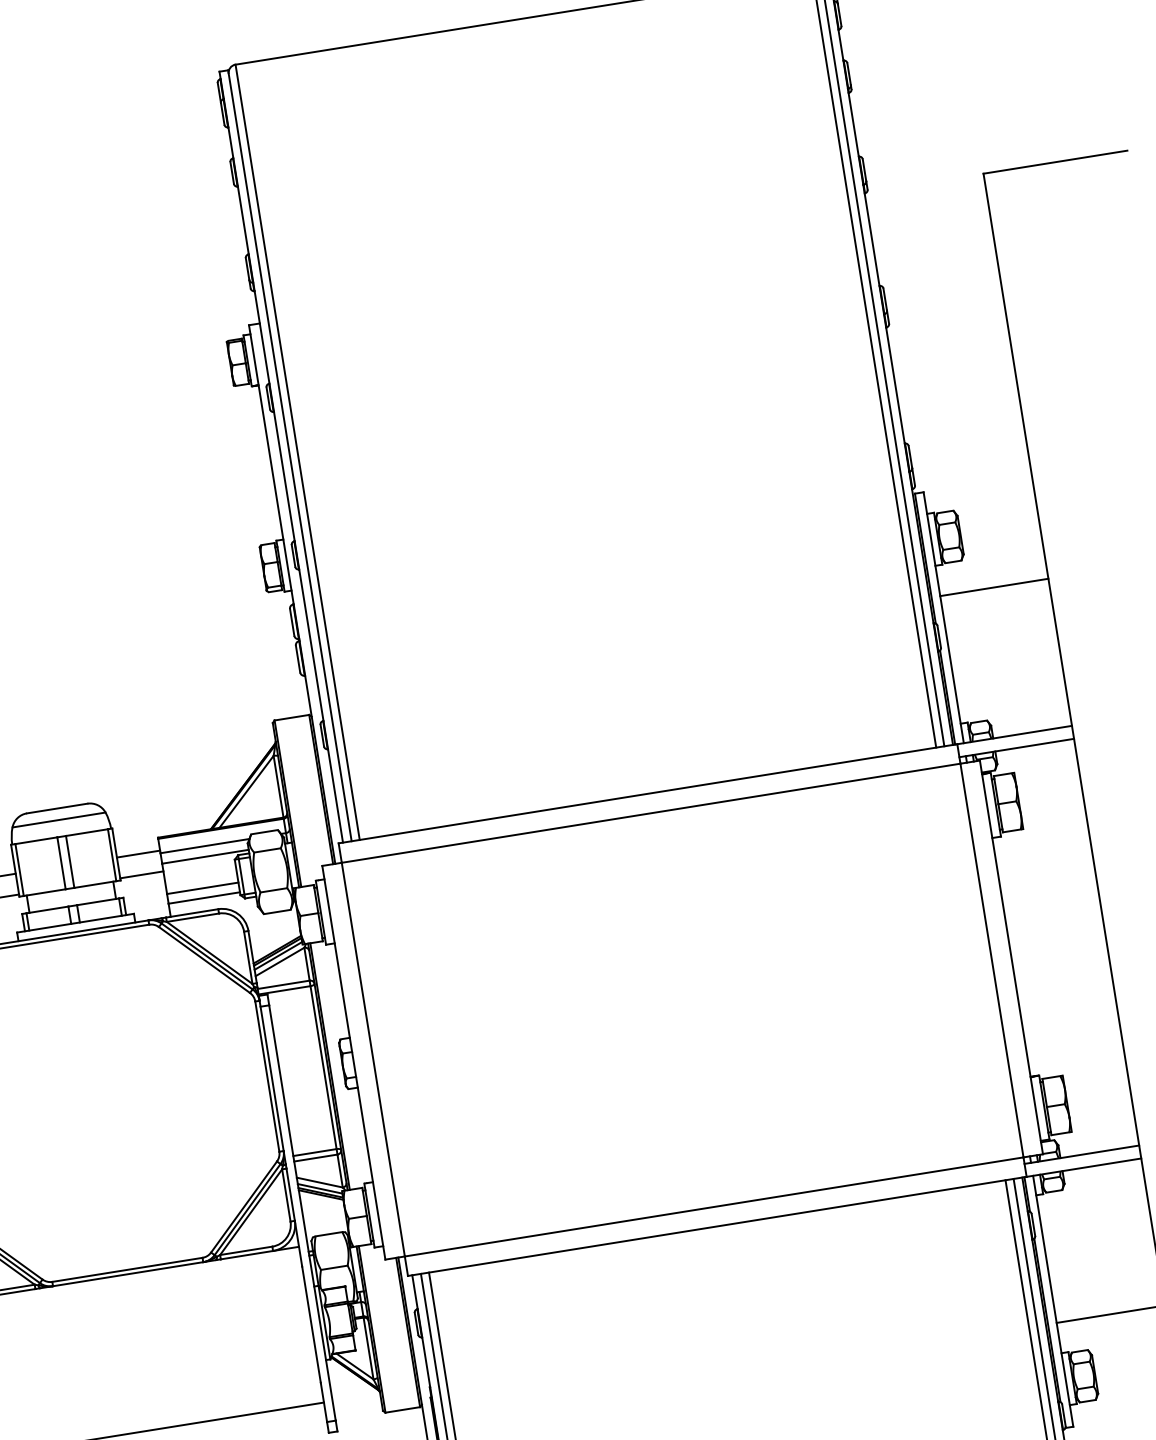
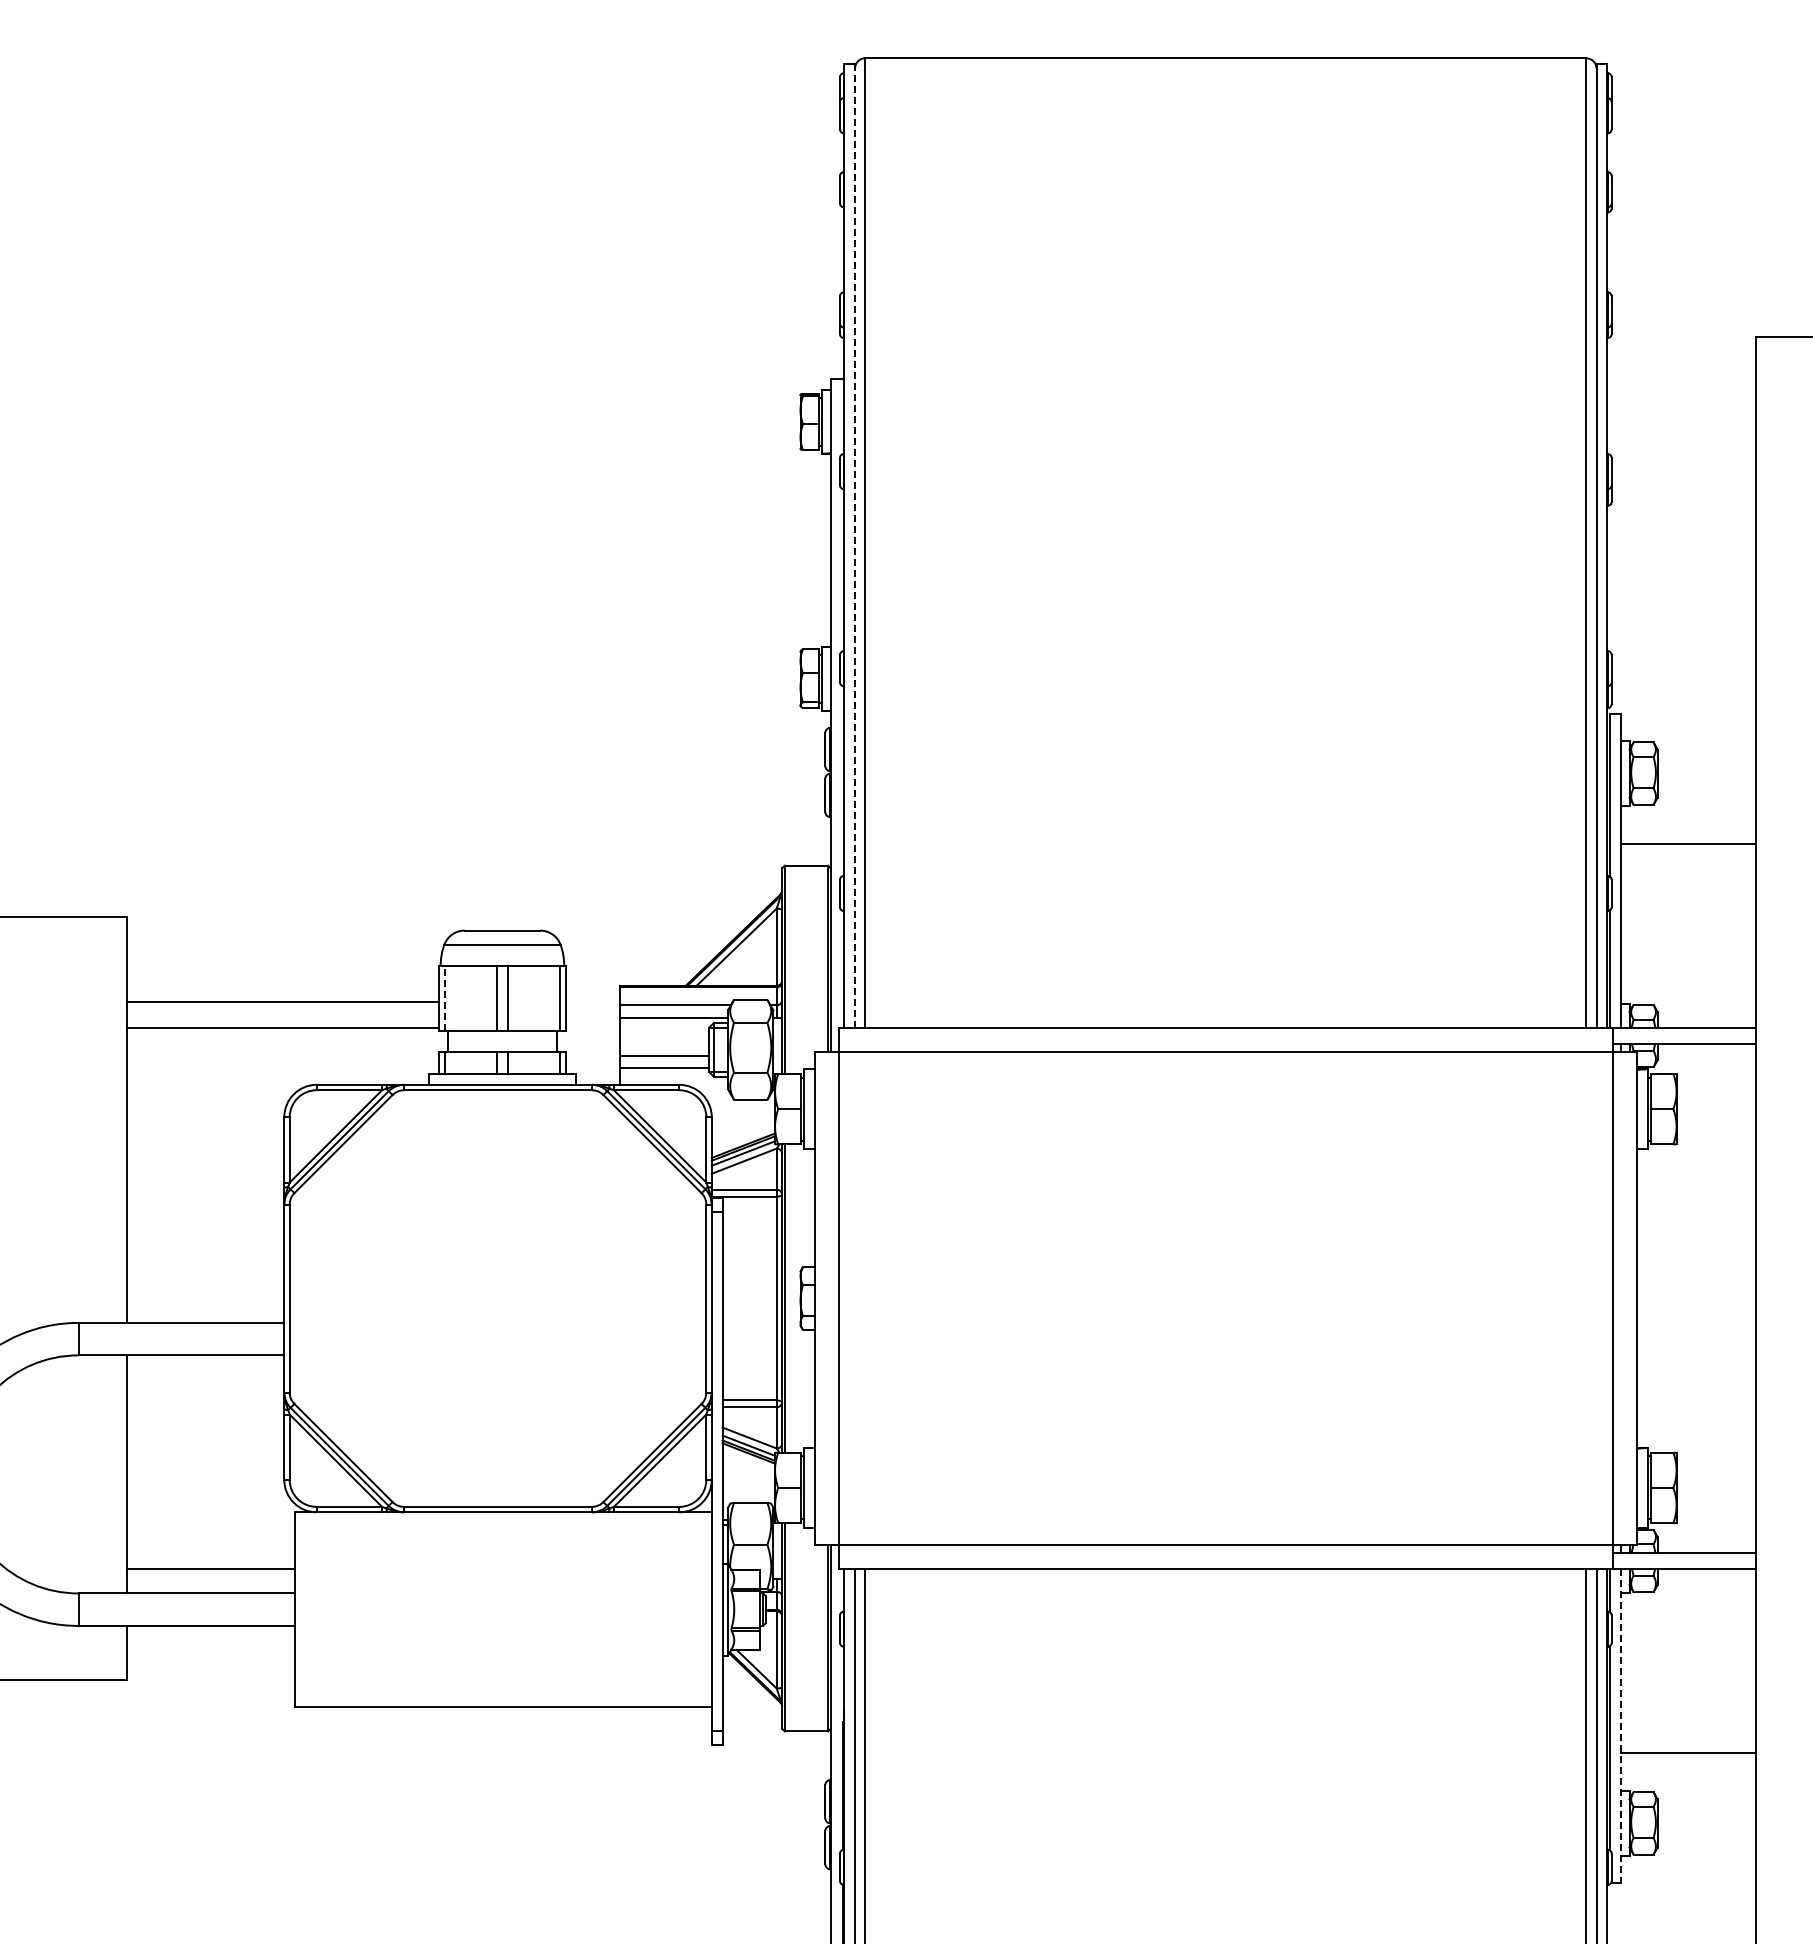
line: (290, 456) -> (855, 546), solid -> dashed
line: (138, 854) -> (592, 1002), removed
line: (19, 869) -> (444, 997), solid -> dashed
line: (141, 875) -> (592, 1028), removed
line: (1053, 1301) -> (1620, 1726), solid -> dashed

